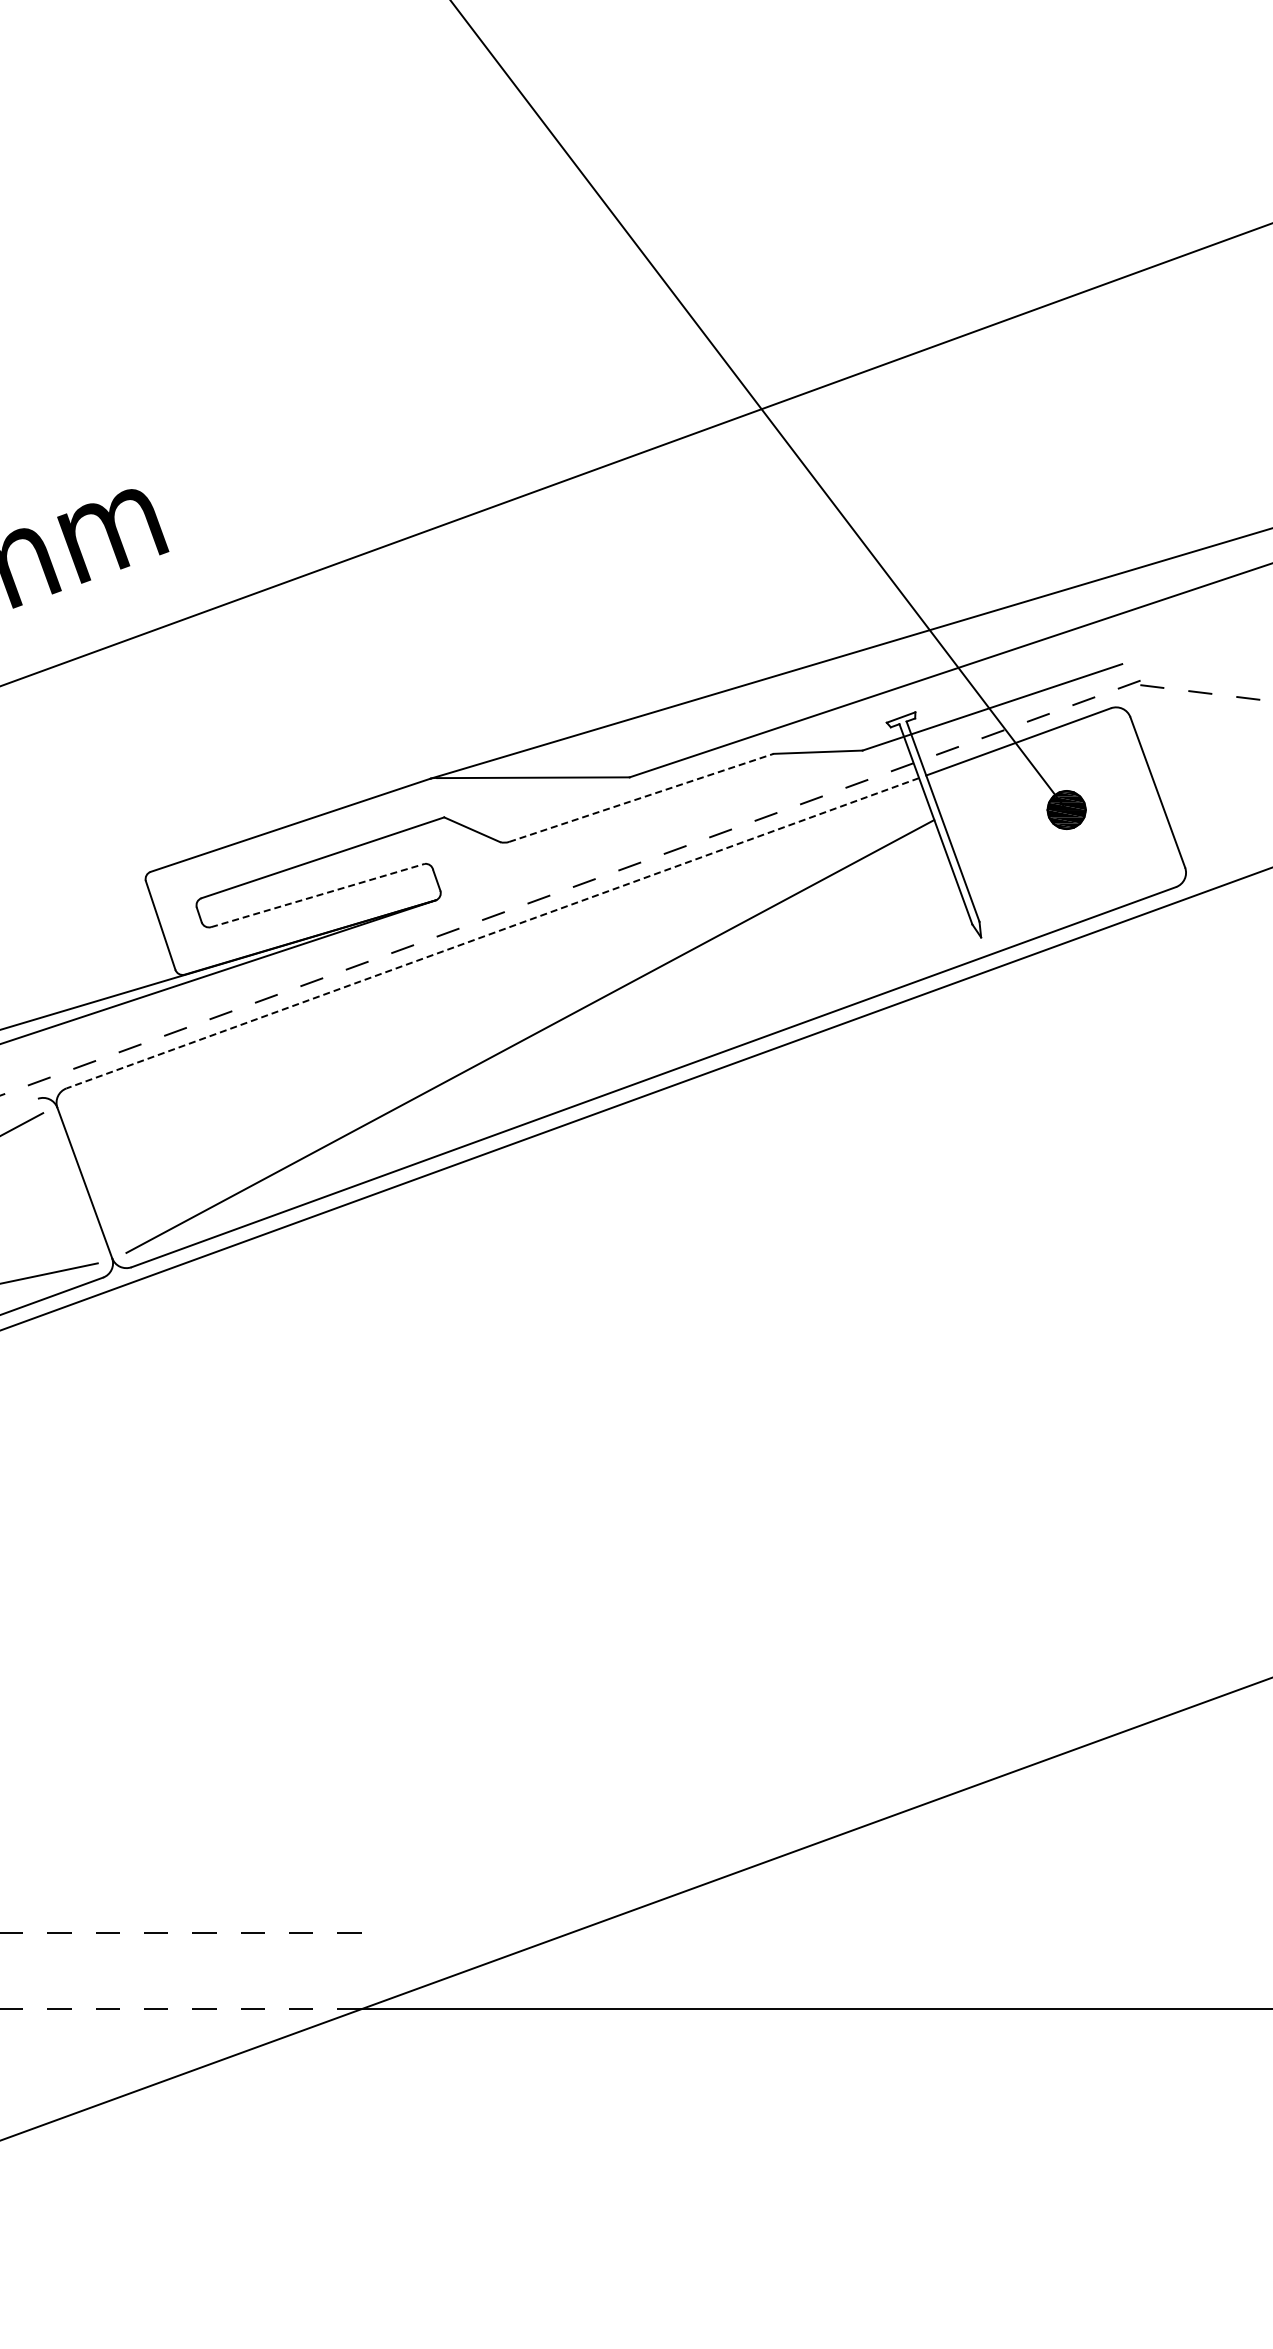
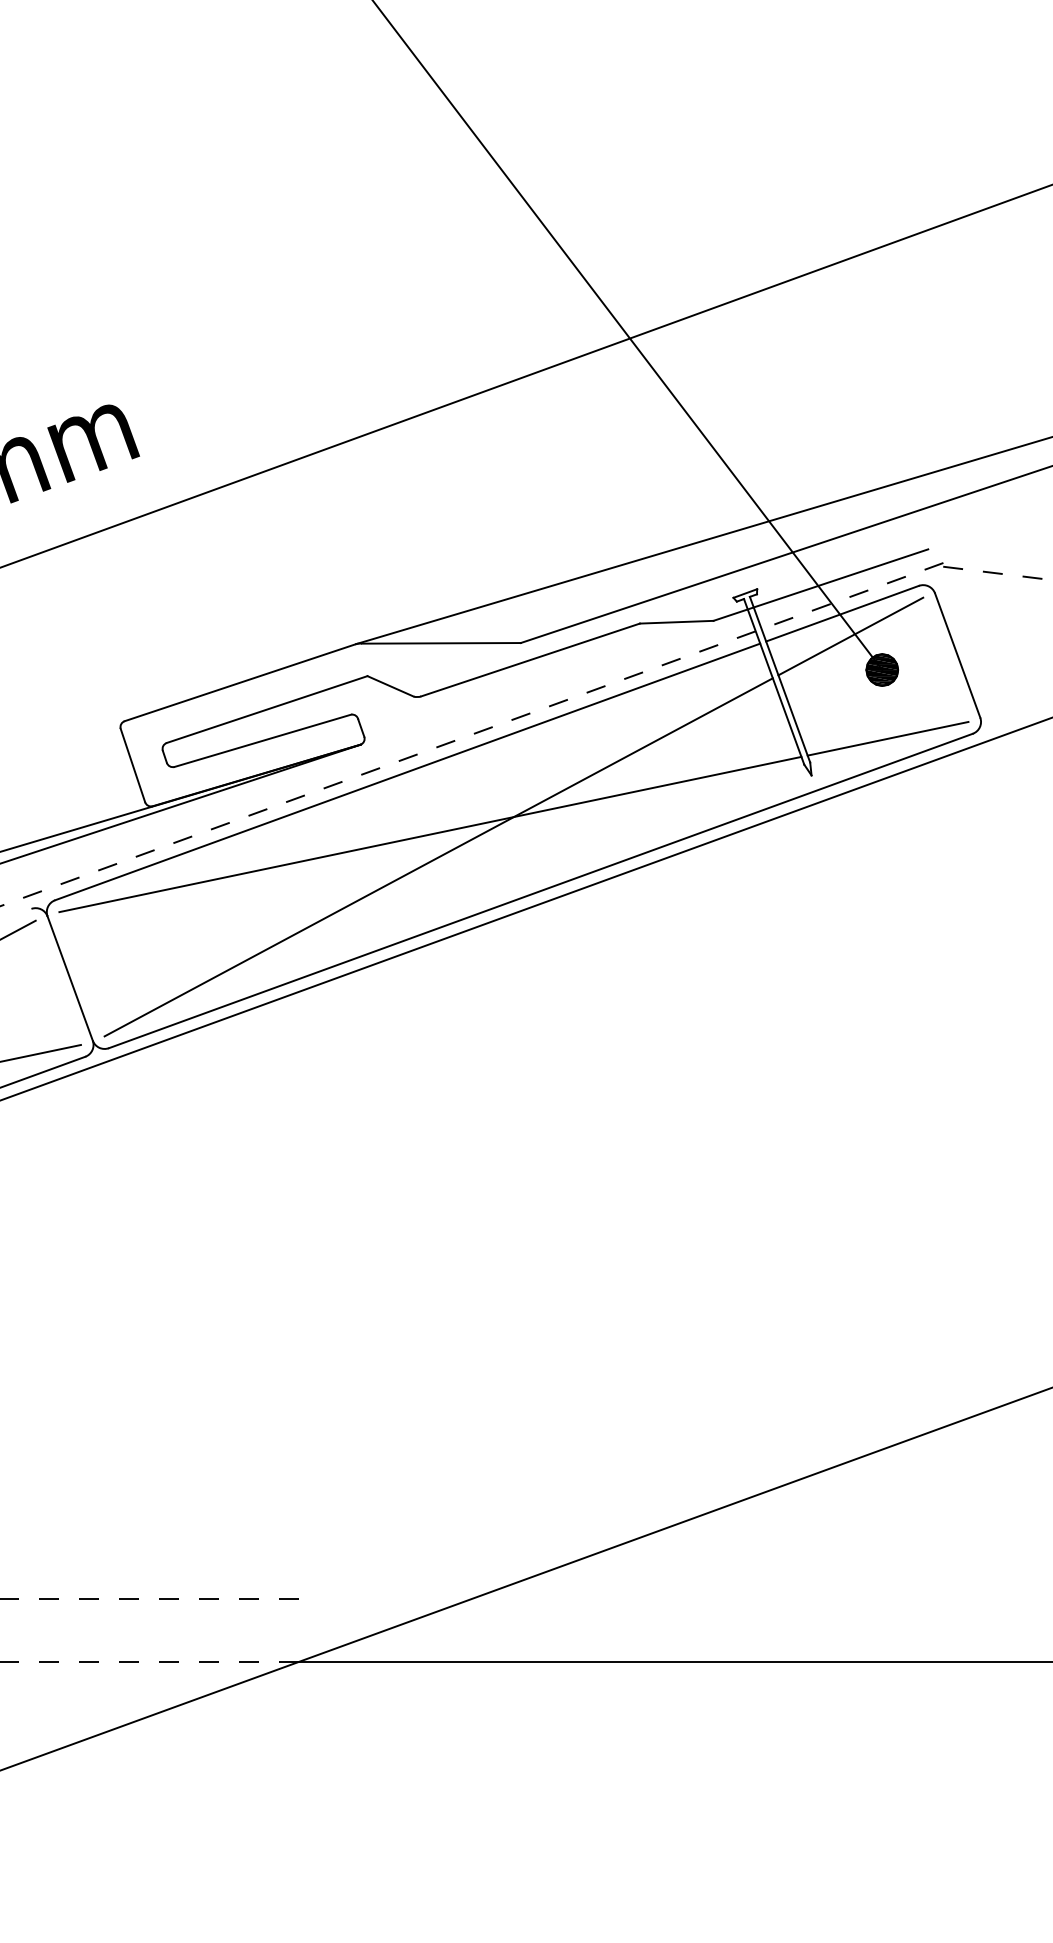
line: (1028, 769) -> (850, 636), added
line: (641, 797) -> (530, 659), dashed -> solid
line: (1073, 892) -> (887, 738), added
line: (318, 895) -> (263, 740), dashed -> solid
line: (492, 933) -> (407, 772), dashed -> solid
line: (519, 1008) -> (429, 834), added

